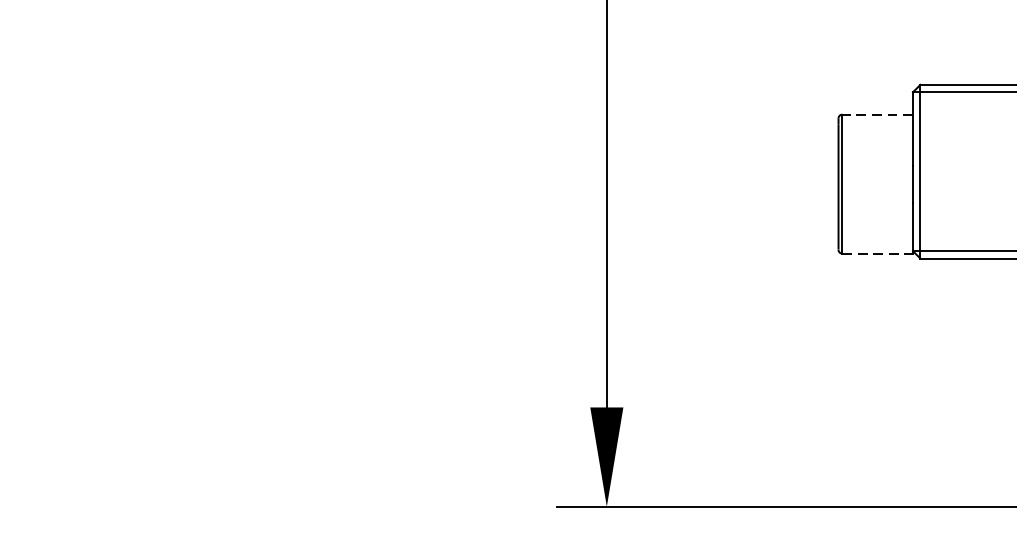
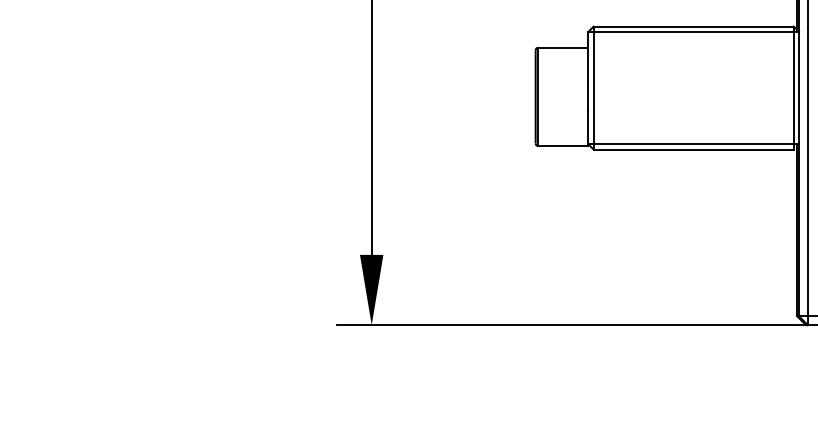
line: (876, 114) -> (562, 47), dashed -> solid
line: (877, 254) -> (563, 146), dashed -> solid

